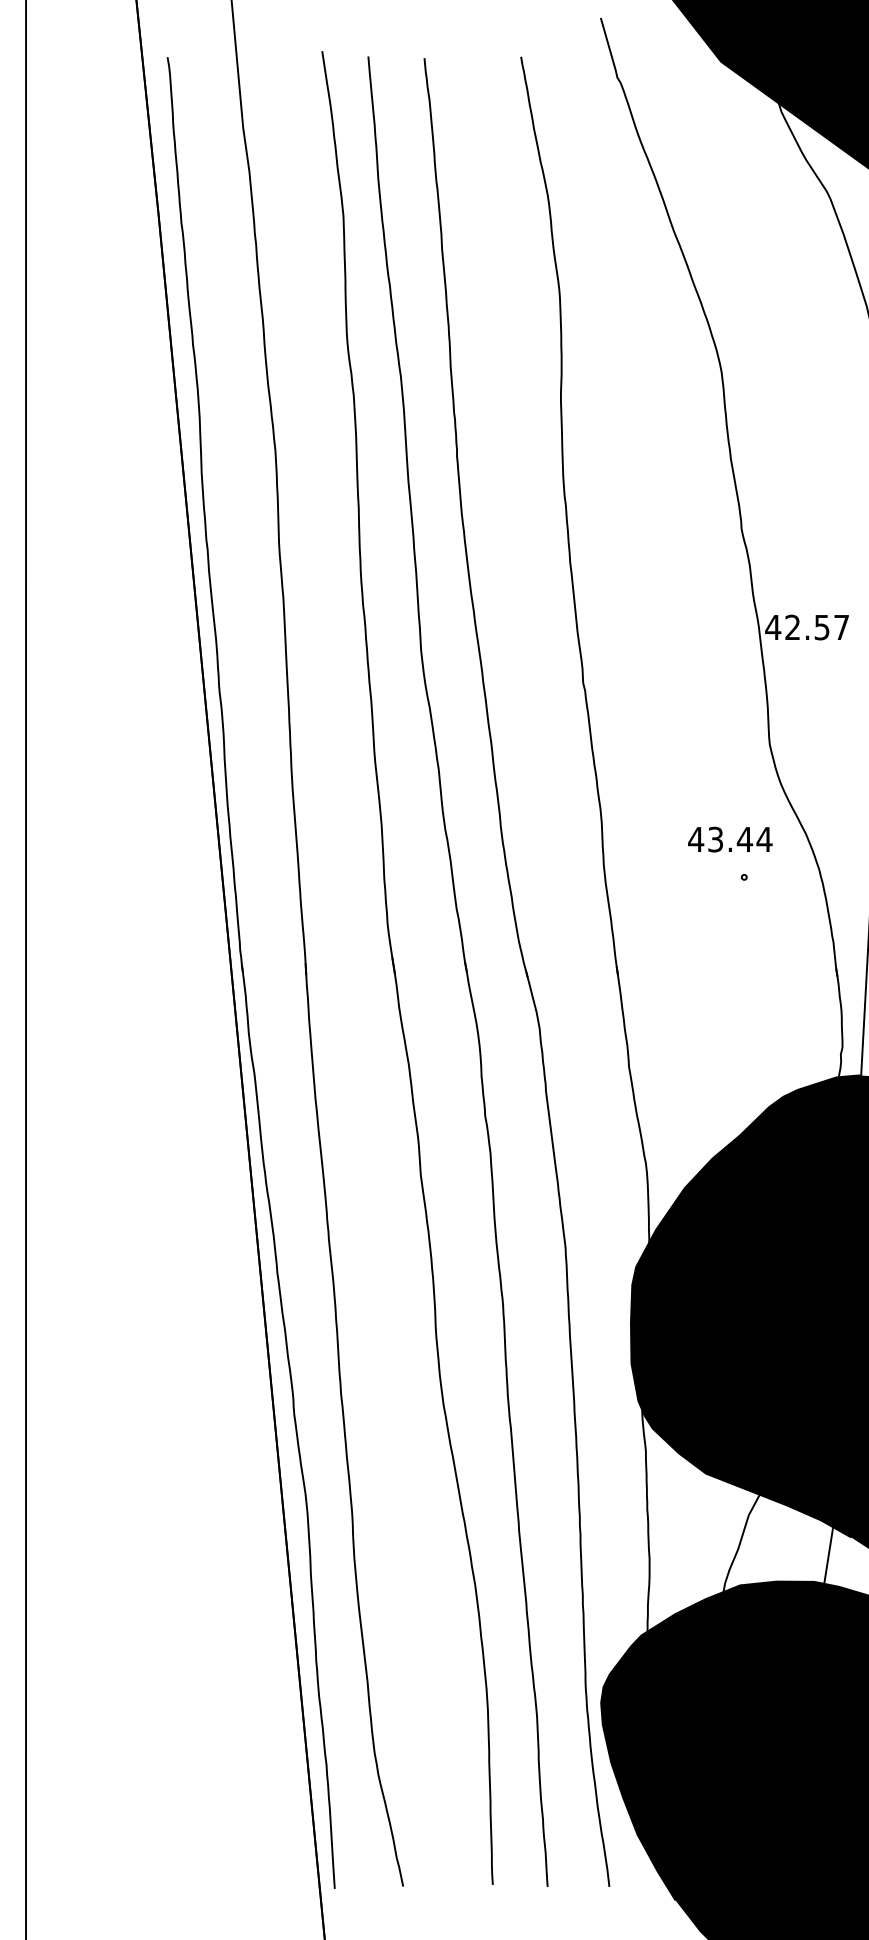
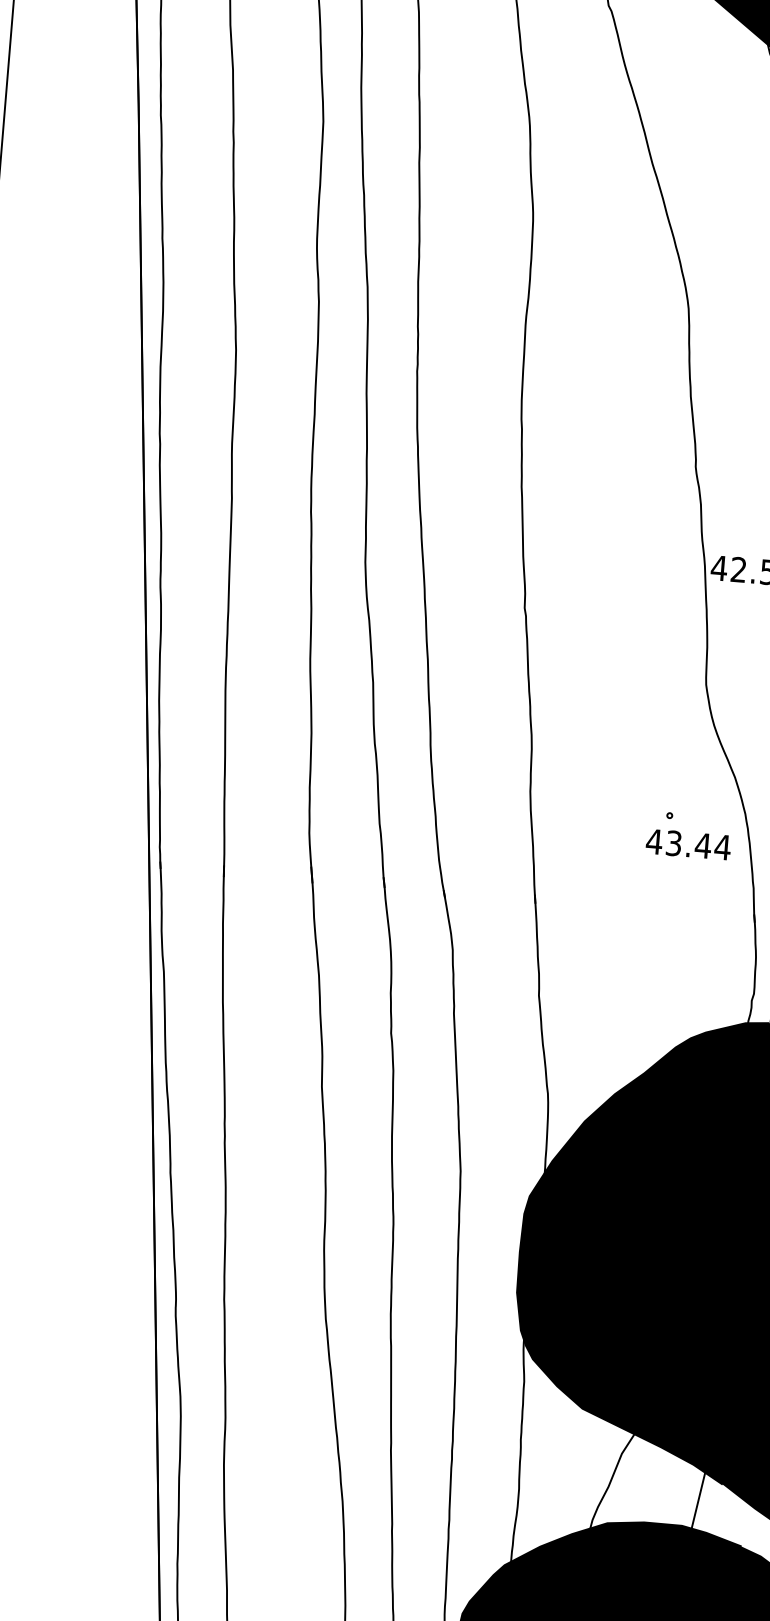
text: (730, 839) -> (688, 844), moved

